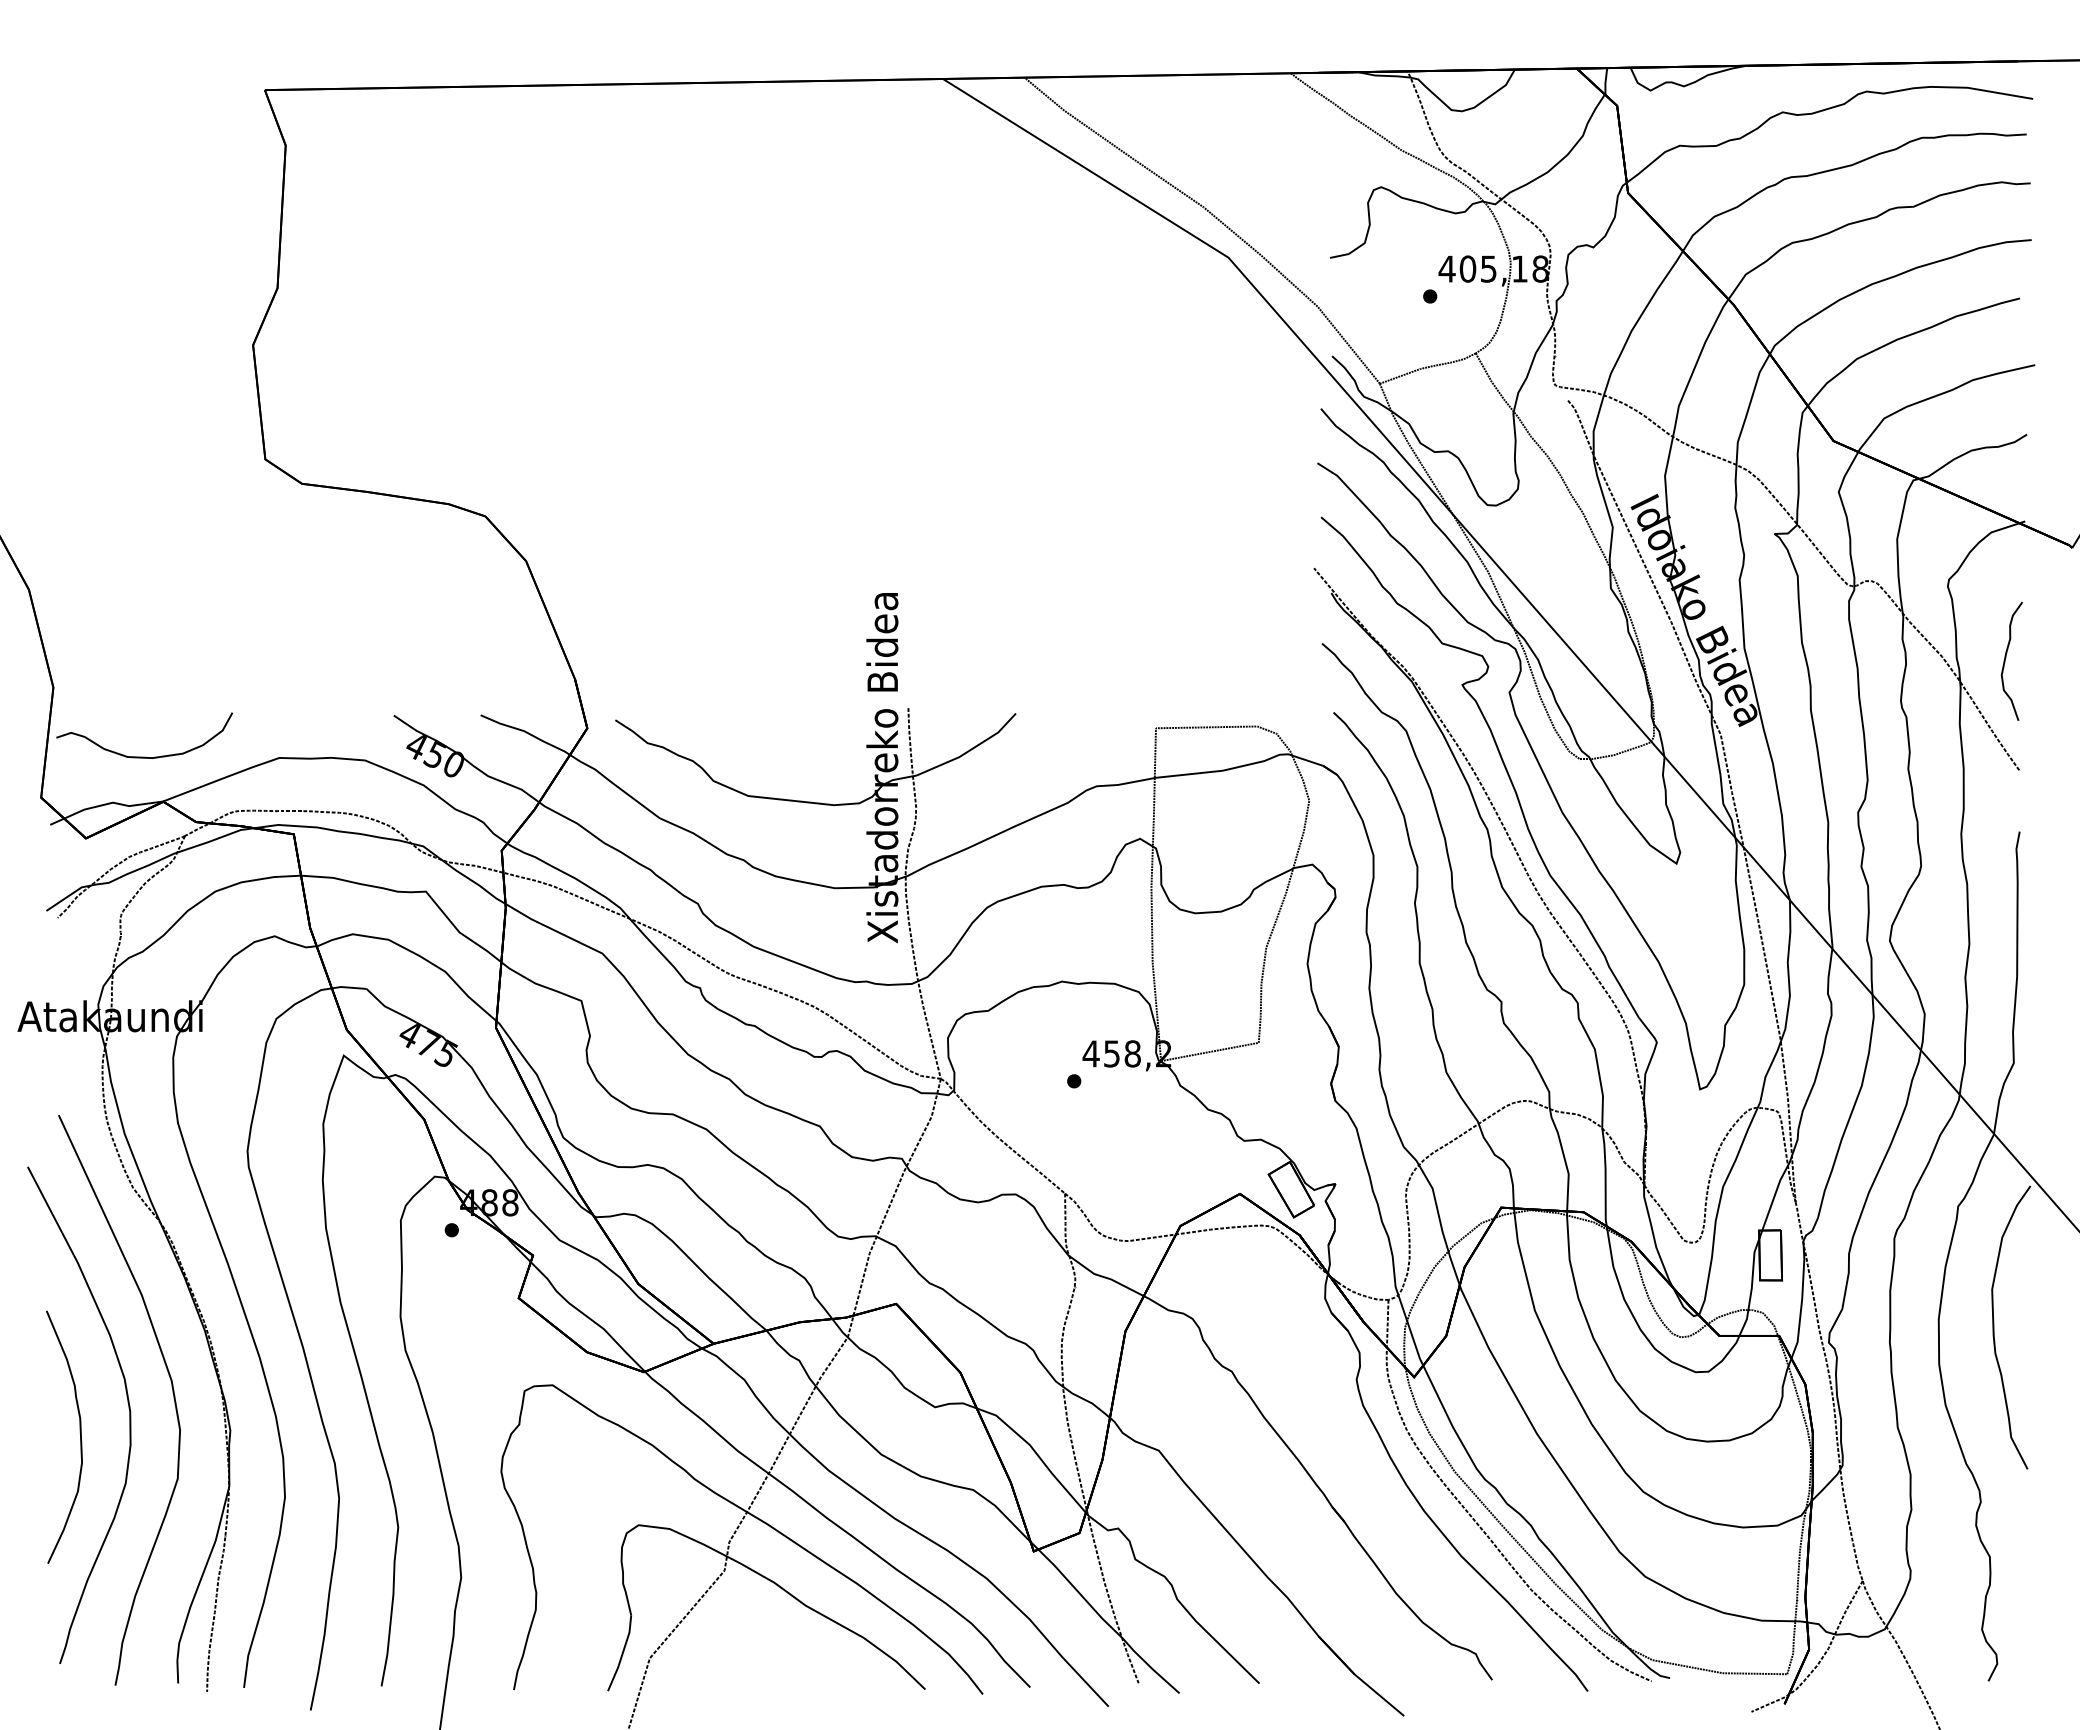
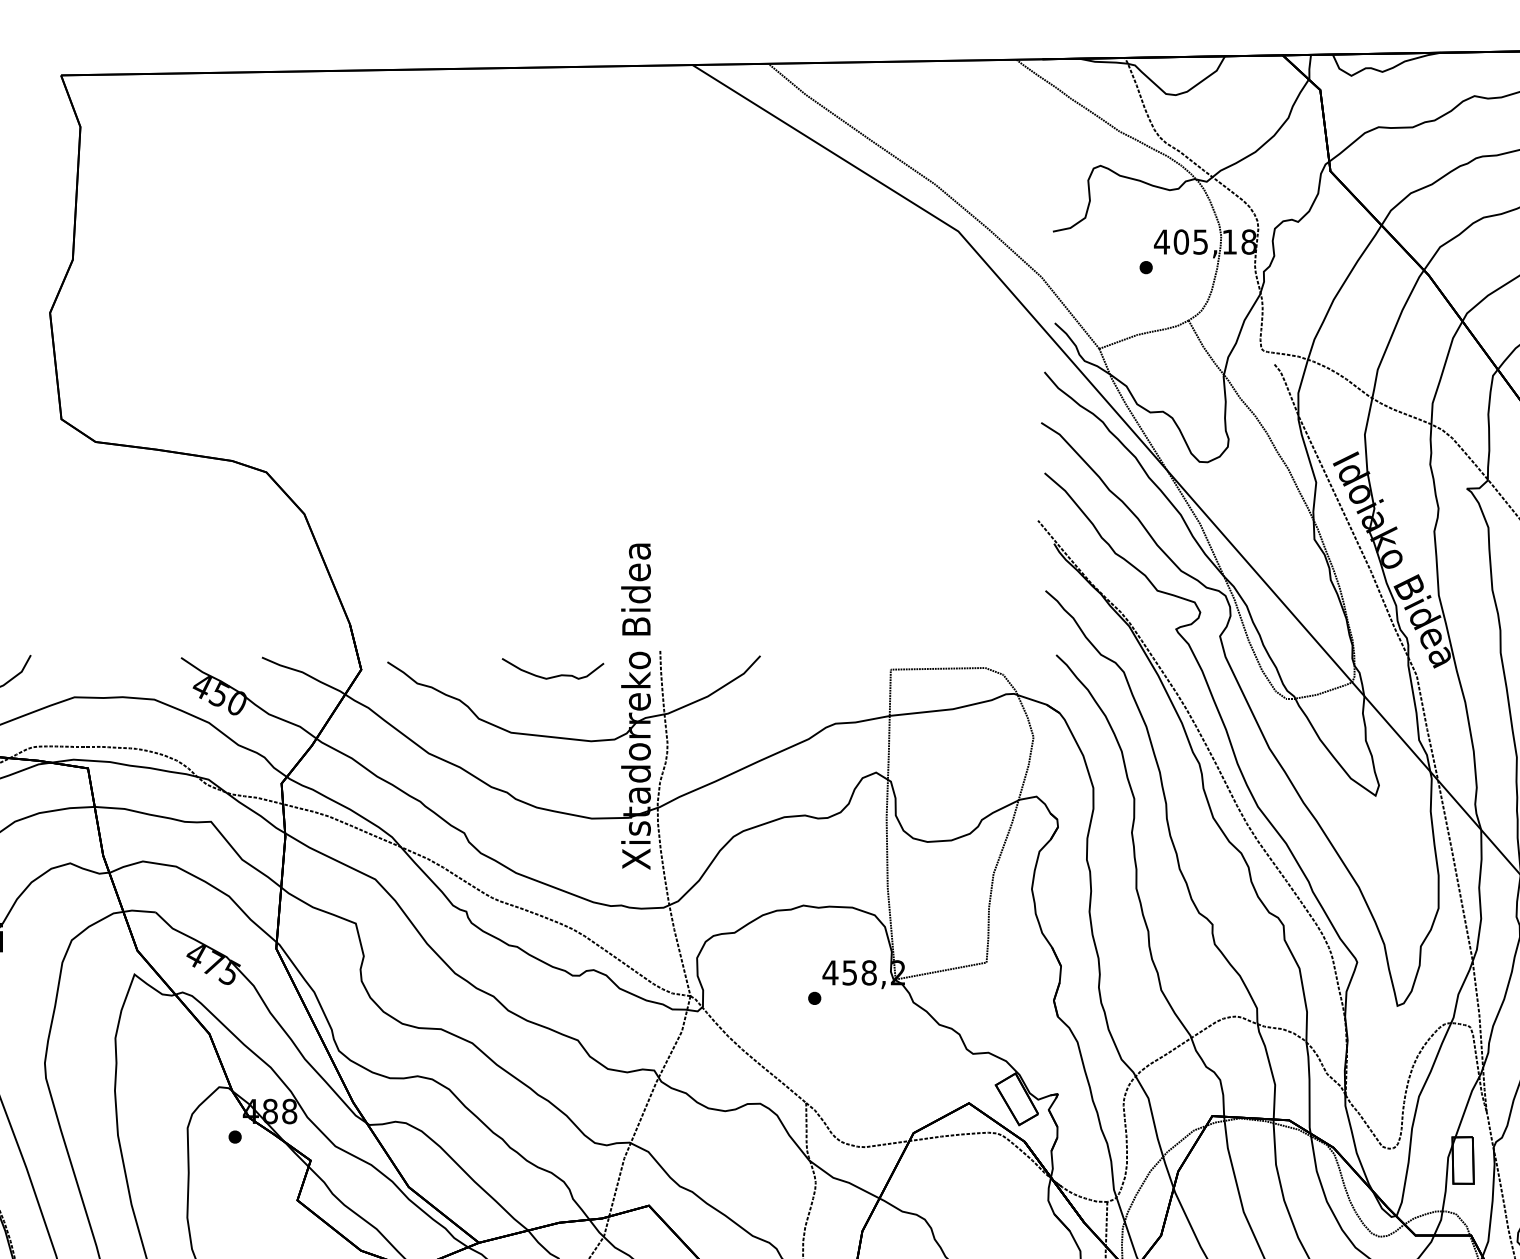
curve: (796, 734) -> (556, 675), added

